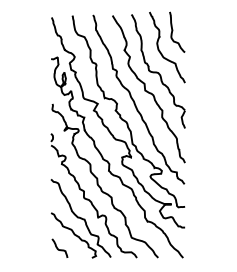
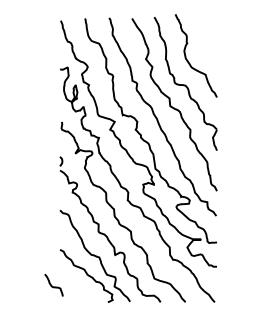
curve: (173, 31) -> (203, 37), removed
curve: (58, 248) -> (52, 285), moved

